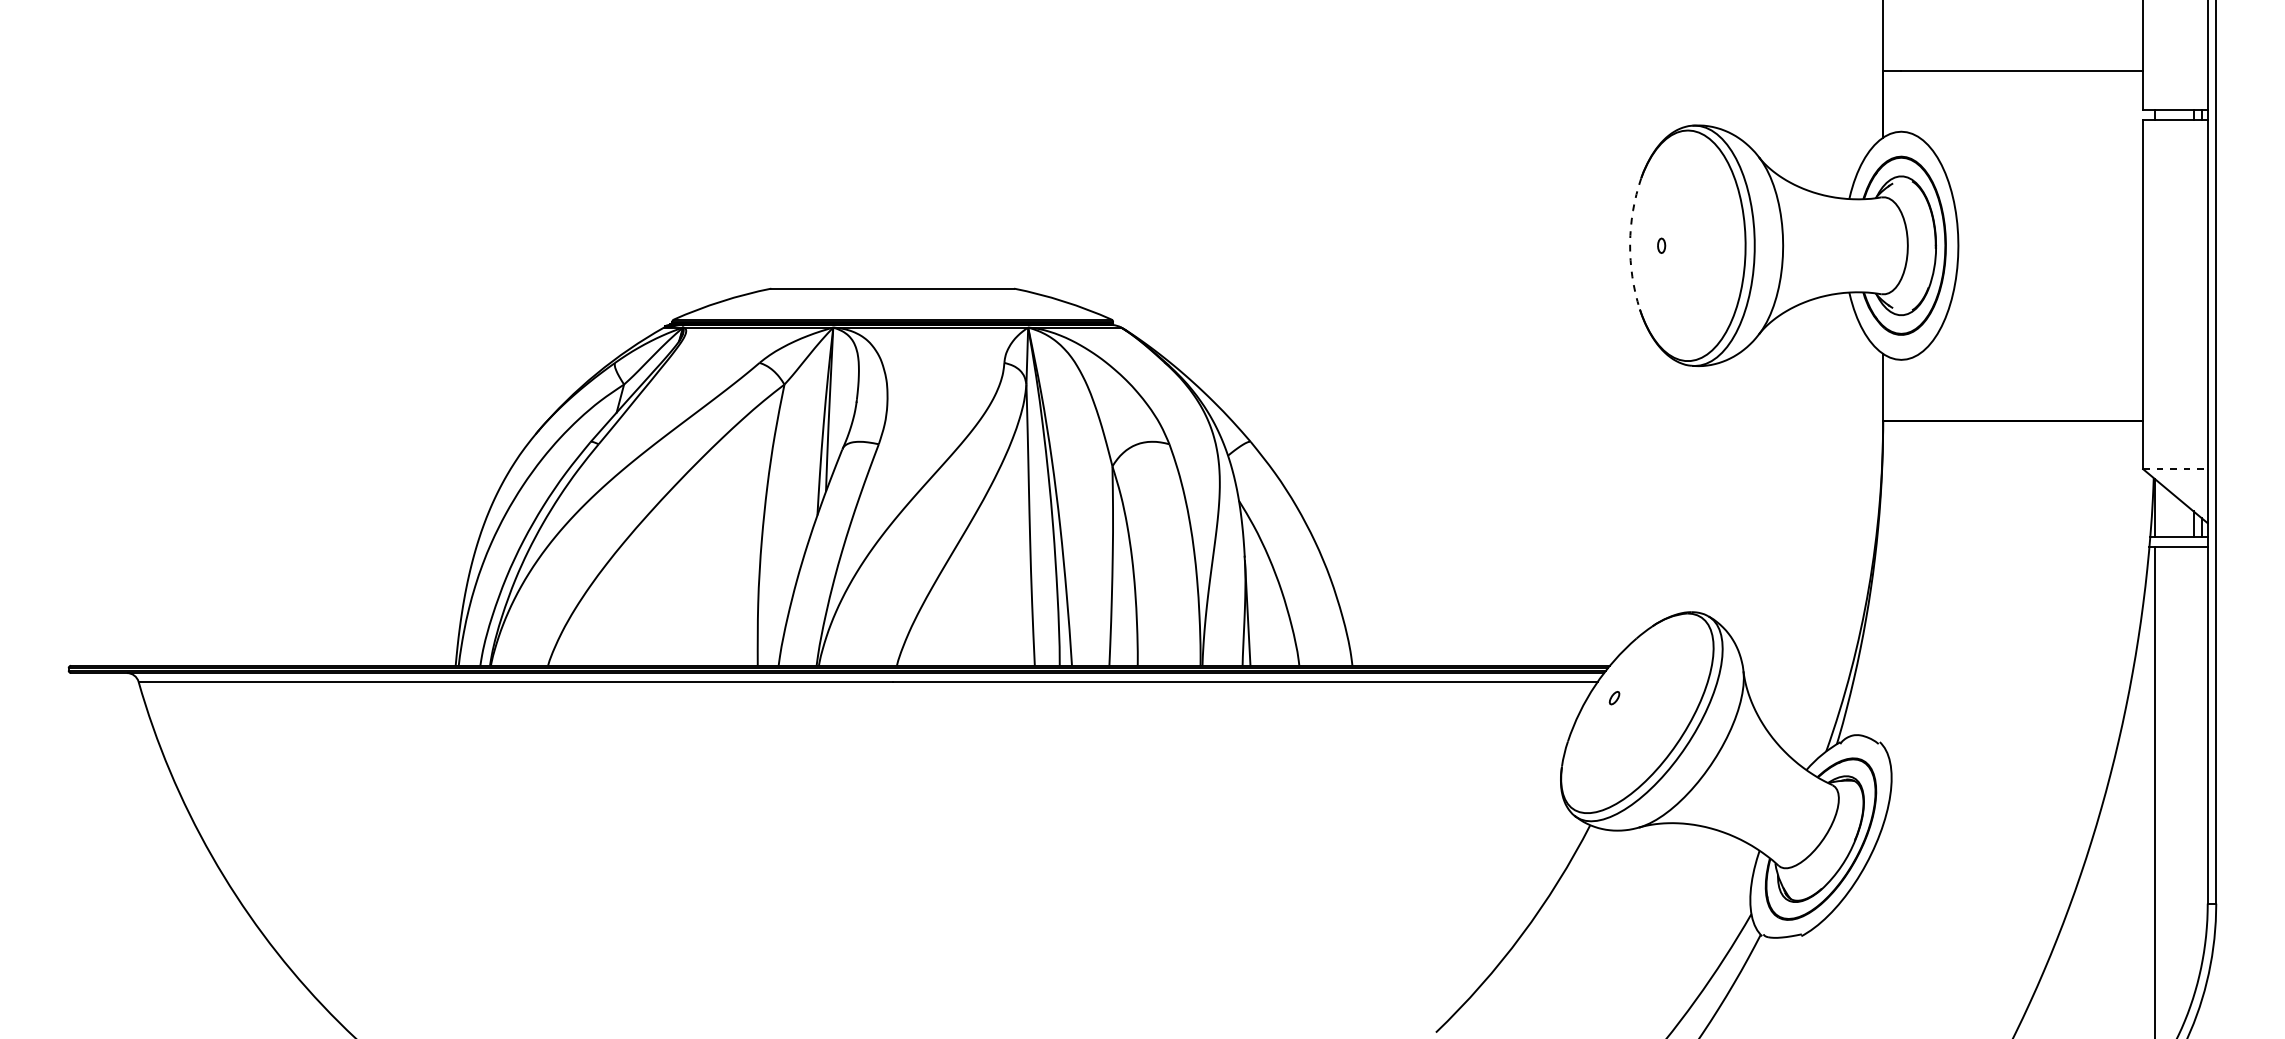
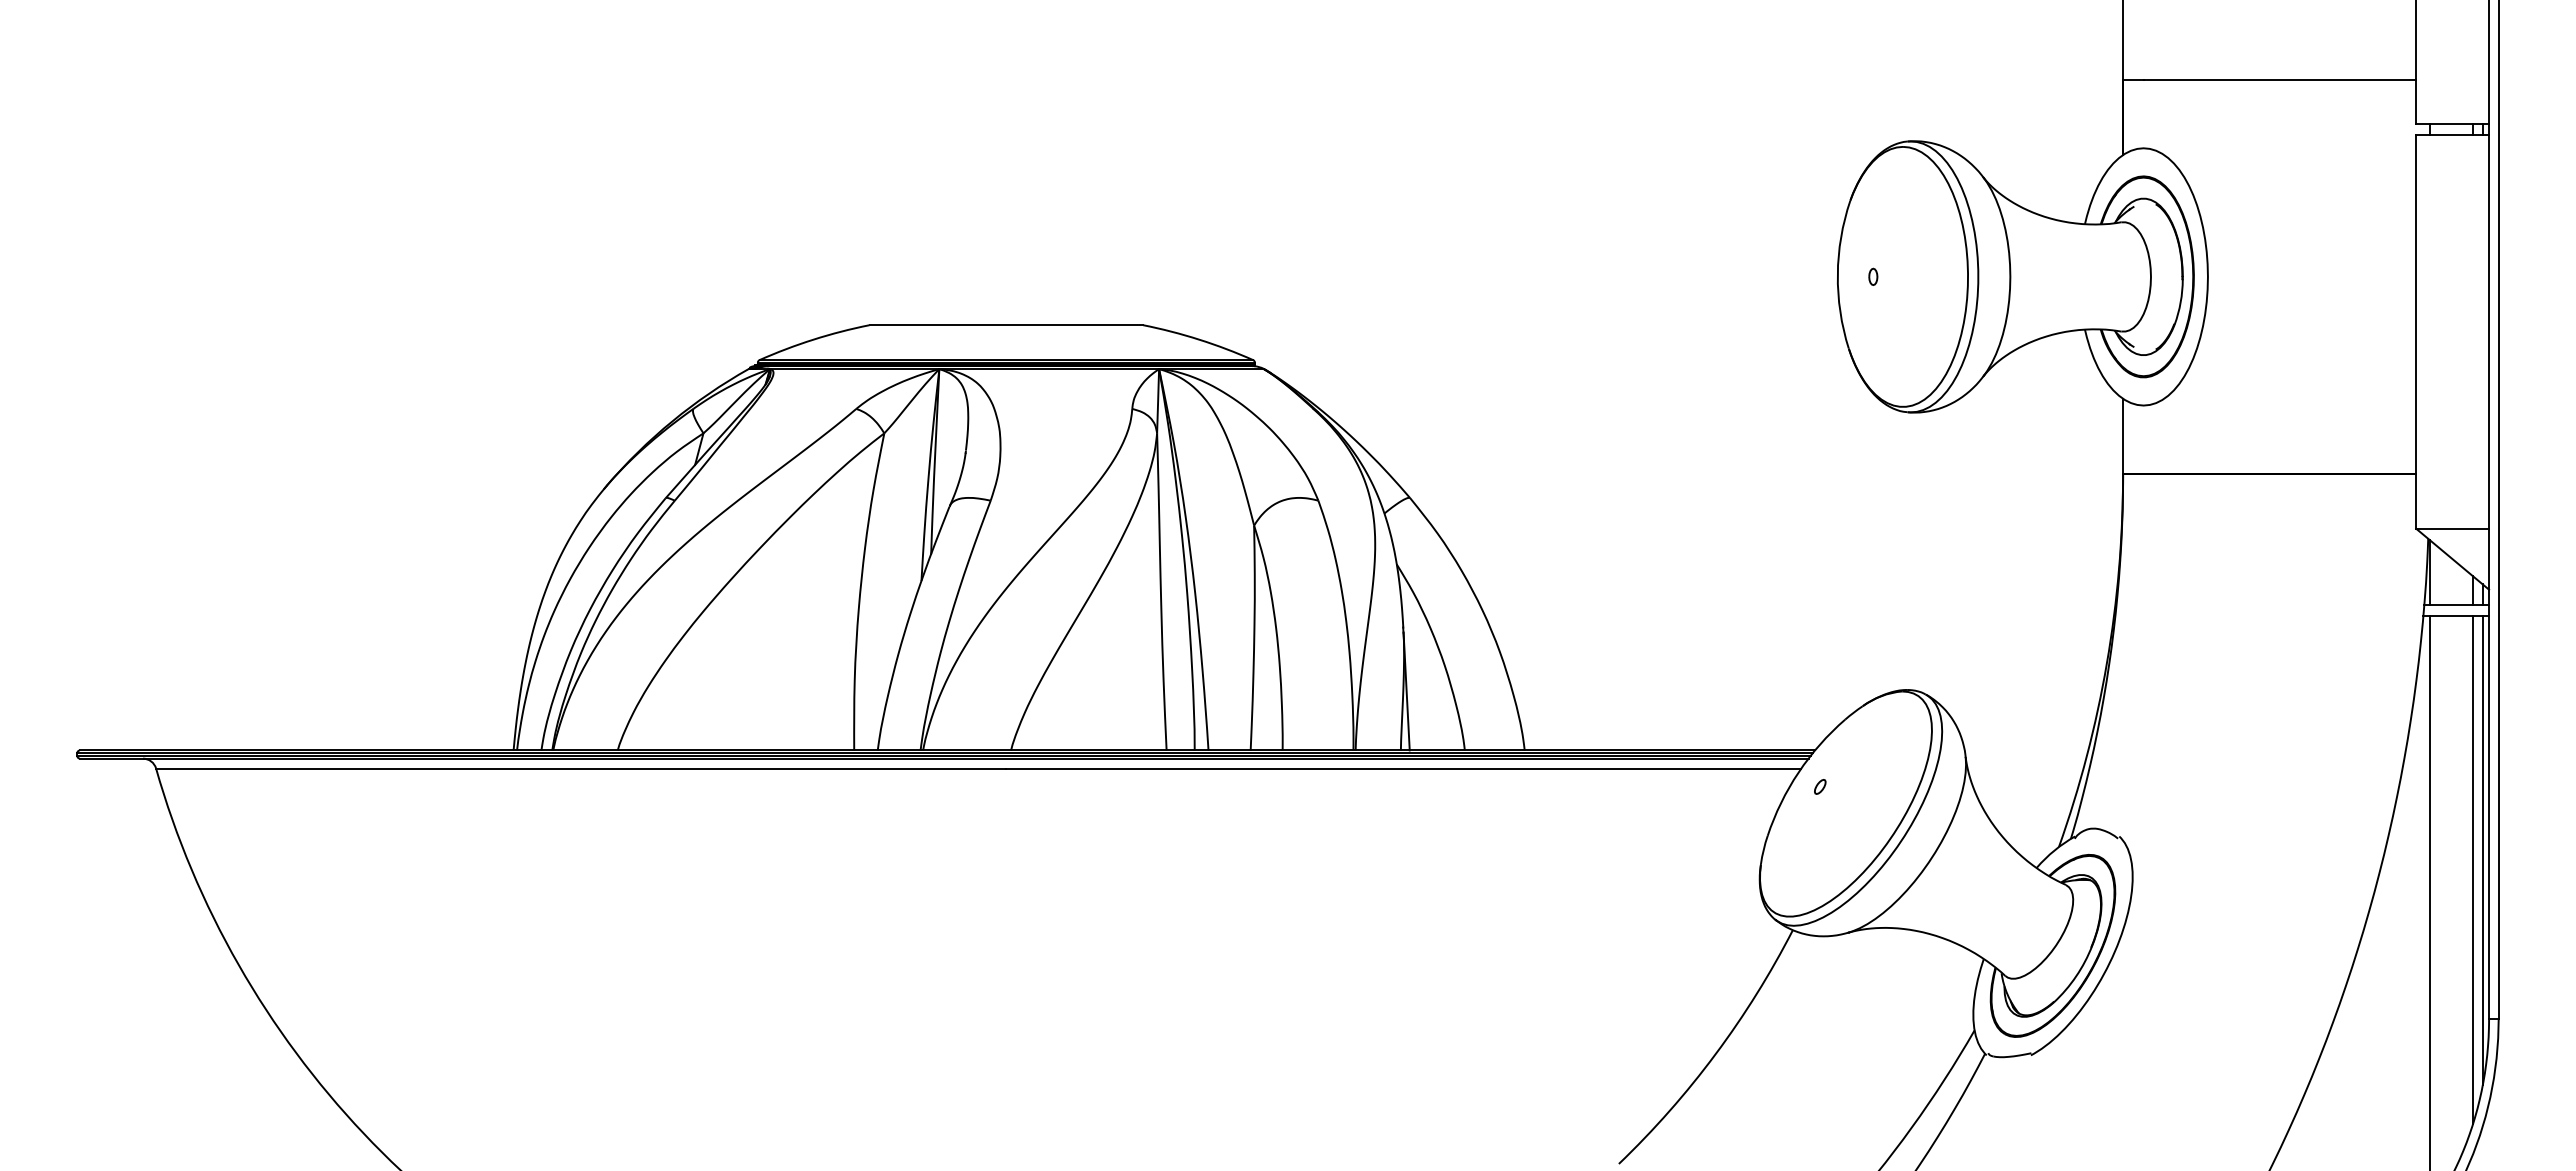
arc: (1629, 243) -> (1837, 274), dashed -> solid
line: (2176, 468) -> (2453, 528), dashed -> solid
line: (2201, 754) -> (2482, 850), added
line: (2193, 771) -> (2473, 869), added

